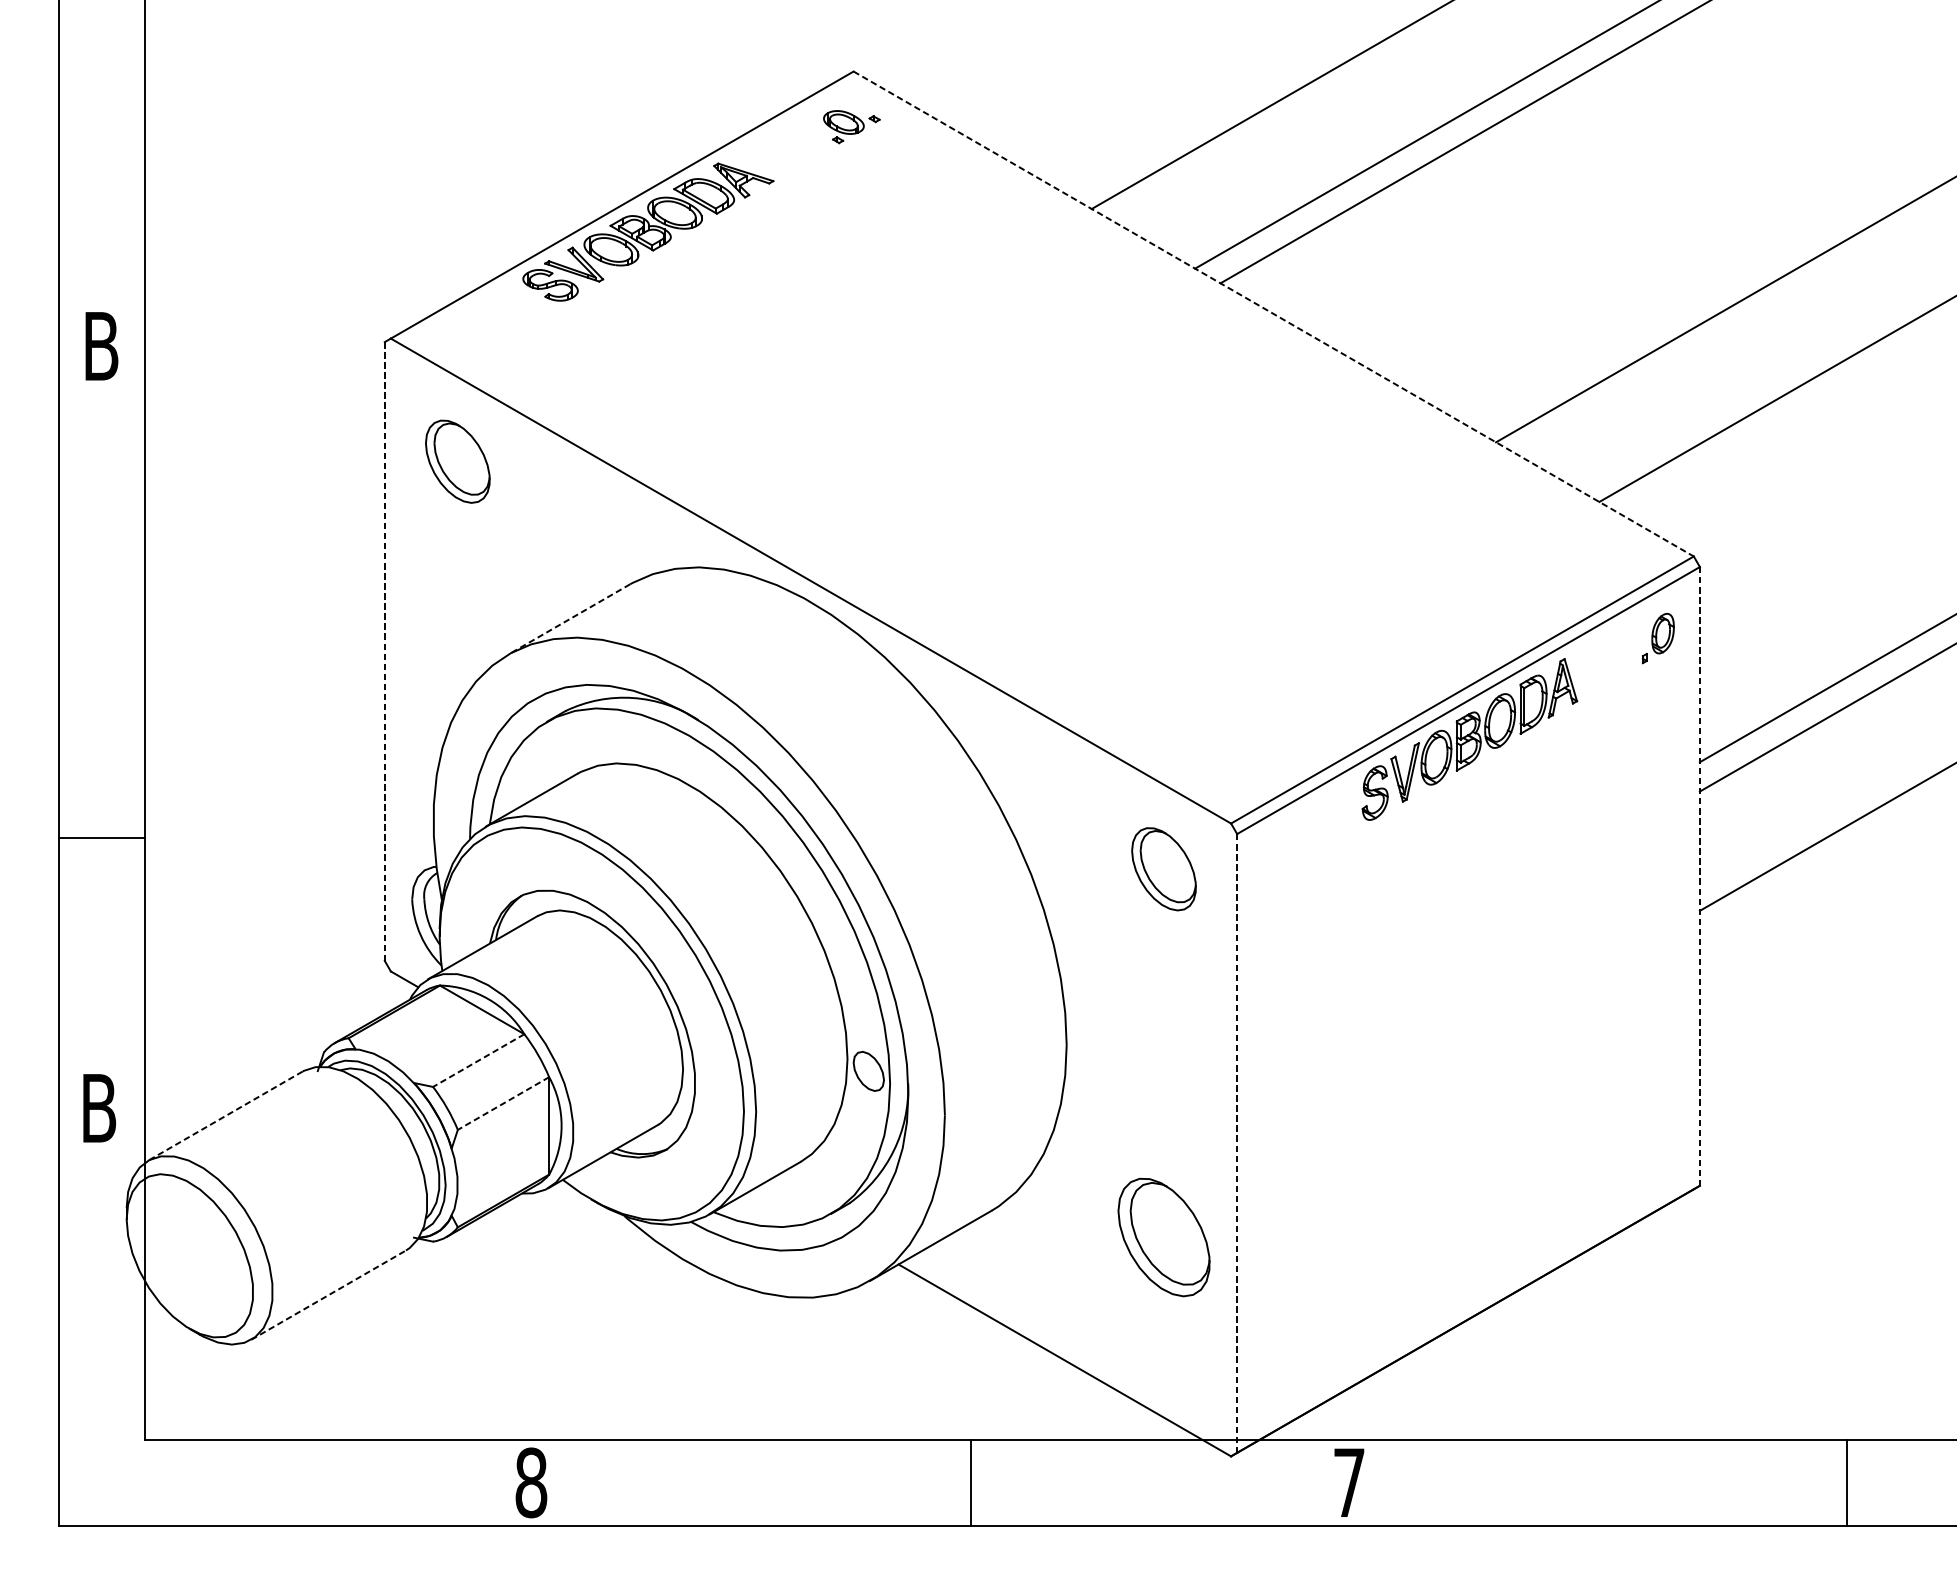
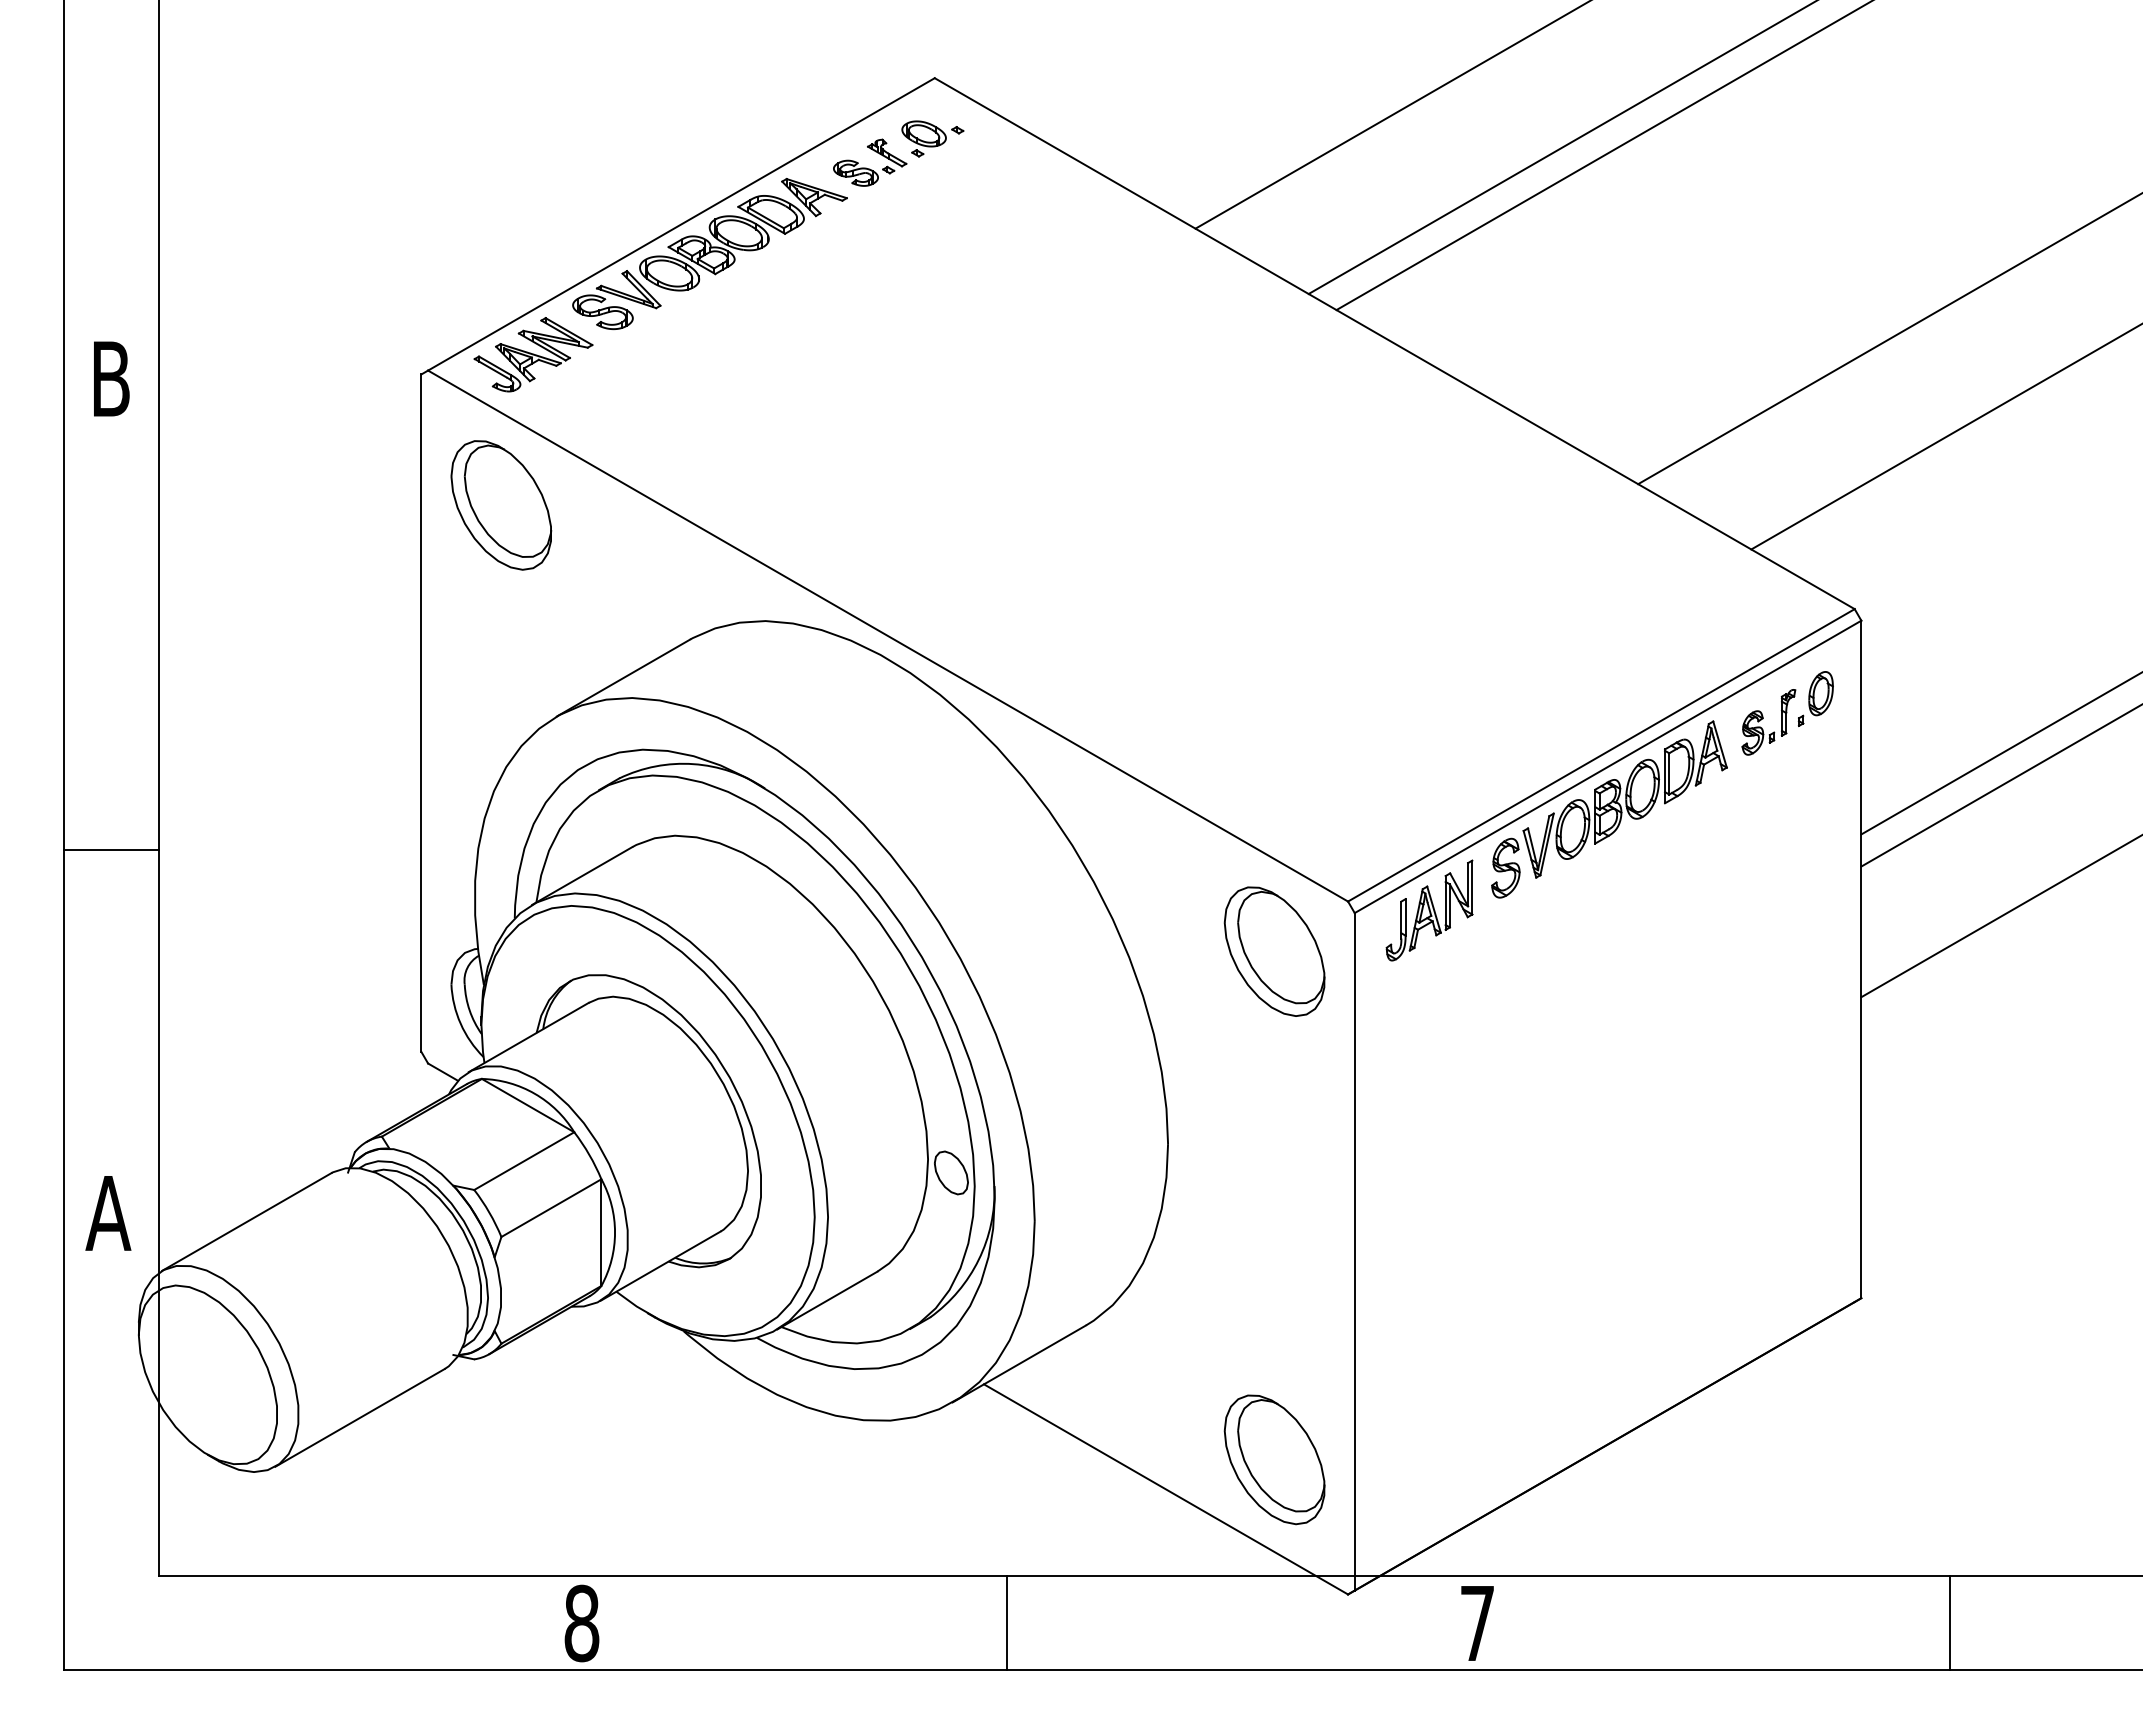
part: (794, 154) -> (869, 168), added
line: (1274, 313) -> (1395, 343), dashed -> solid
part: (487, 323) -> (533, 354), added
part: (457, 461) -> (501, 505), size x1.43
line: (569, 619) -> (623, 678), dashed -> solid
line: (384, 651) -> (421, 713), dashed -> solid
part: (1610, 656) -> (1763, 718), added
part: (1305, 831) -> (1429, 910), added
line: (101, 838) -> (111, 850), moved
part: (1163, 869) -> (1274, 951), size x1.43
line: (1700, 876) -> (1861, 959), dashed -> solid
line: (478, 1060) -> (524, 1161), dashed -> solid
line: (503, 1103) -> (551, 1208), dashed -> solid
text: (98, 1108) -> (108, 1213), B -> A
line: (225, 1115) -> (246, 1221), dashed -> solid
line: (1236, 1143) -> (1354, 1251), dashed -> solid
part: (1163, 1237) -> (1274, 1459), moved
line: (328, 1294) -> (359, 1417), dashed -> solid
line: (971, 1482) -> (1007, 1623), moved
line: (1847, 1482) -> (1949, 1623), moved

